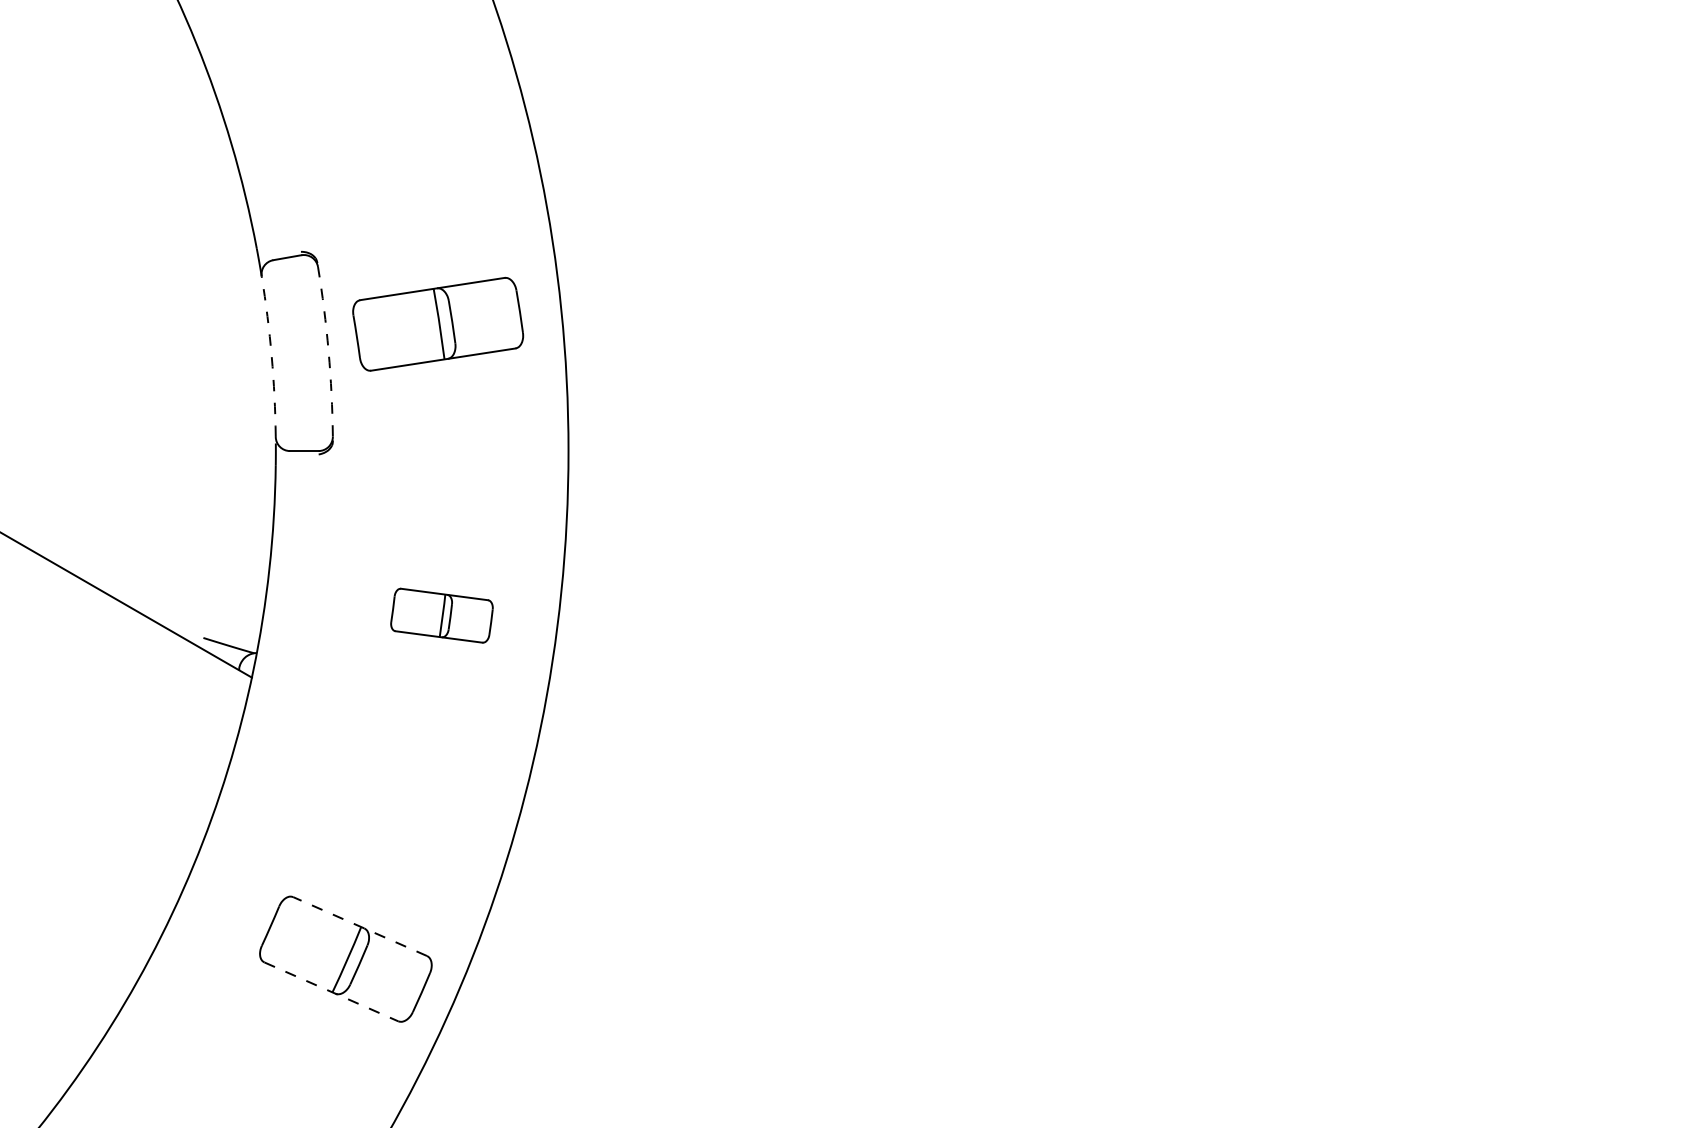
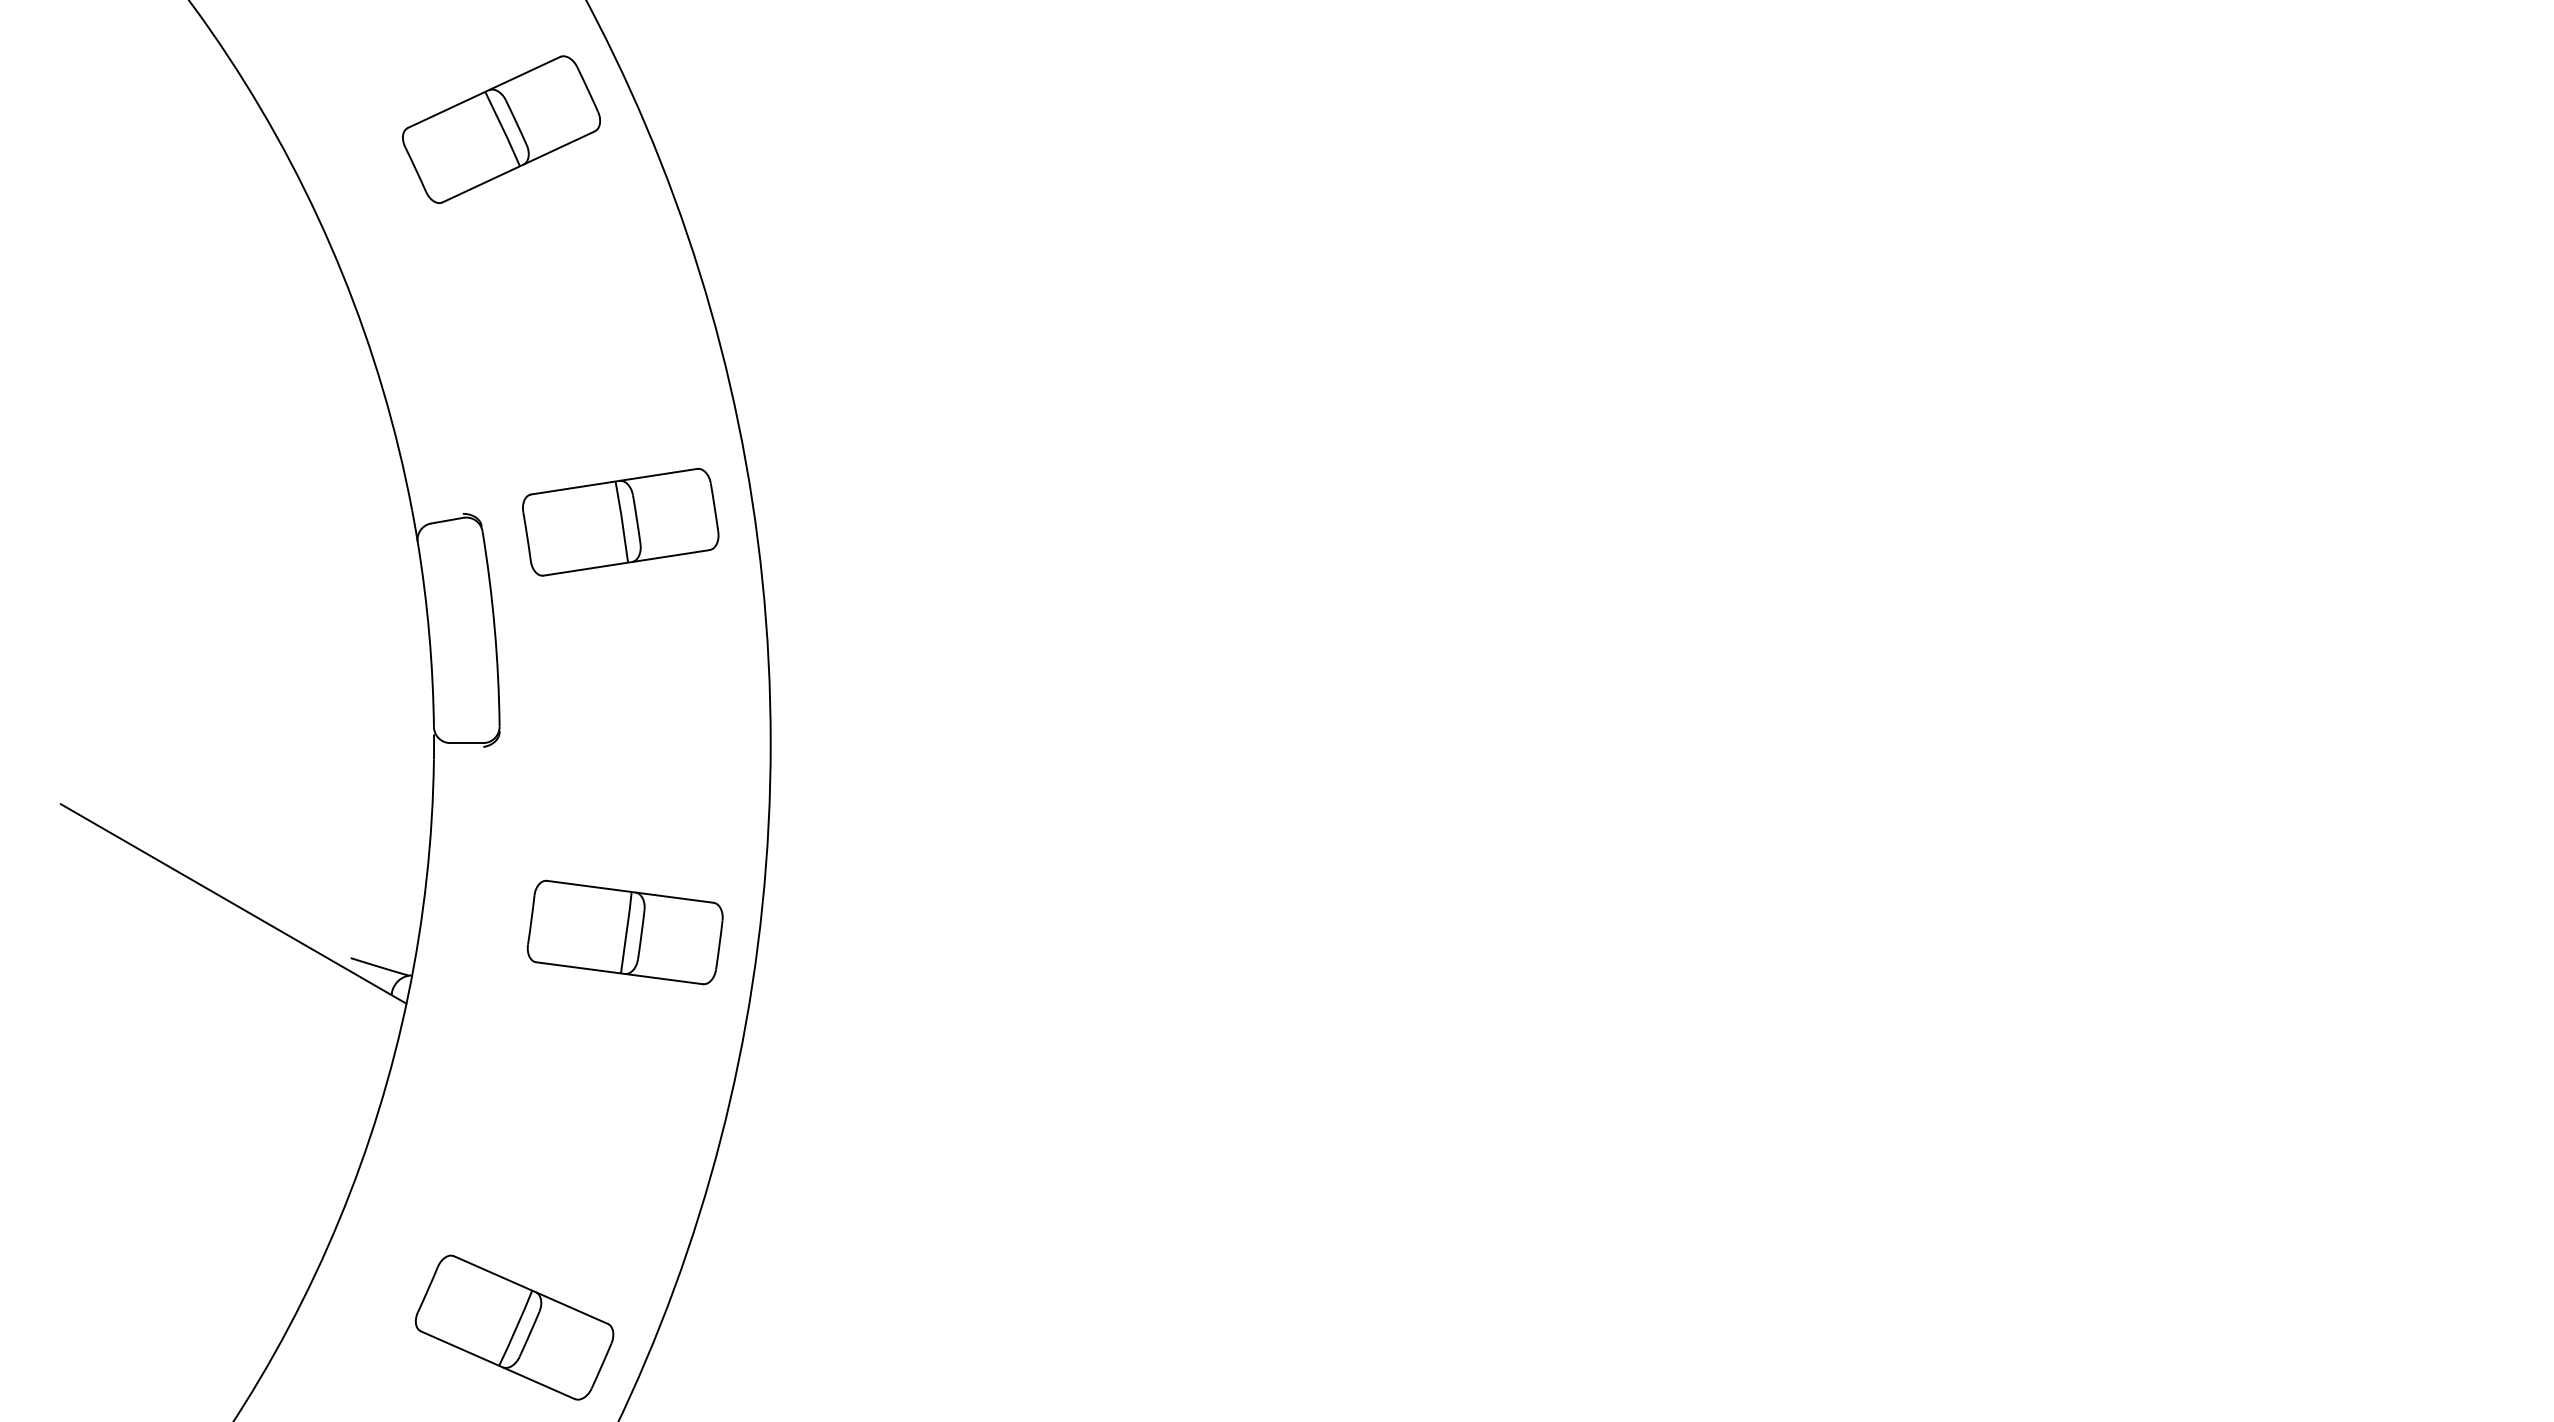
part: (437, 324) -> (620, 522), moved
arc: (328, 351) -> (494, 628), dashed -> solid
arc: (271, 356) -> (429, 634), dashed -> solid
part: (441, 615) -> (624, 932), size x1.67
line: (359, 926) -> (530, 1289), dashed -> solid
line: (331, 992) -> (498, 1365), dashed -> solid

